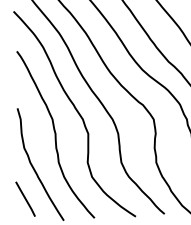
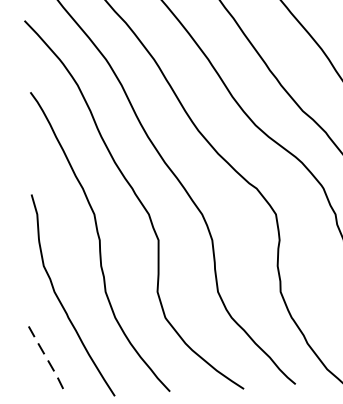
line: (25, 199) -> (45, 358), solid -> dashed

